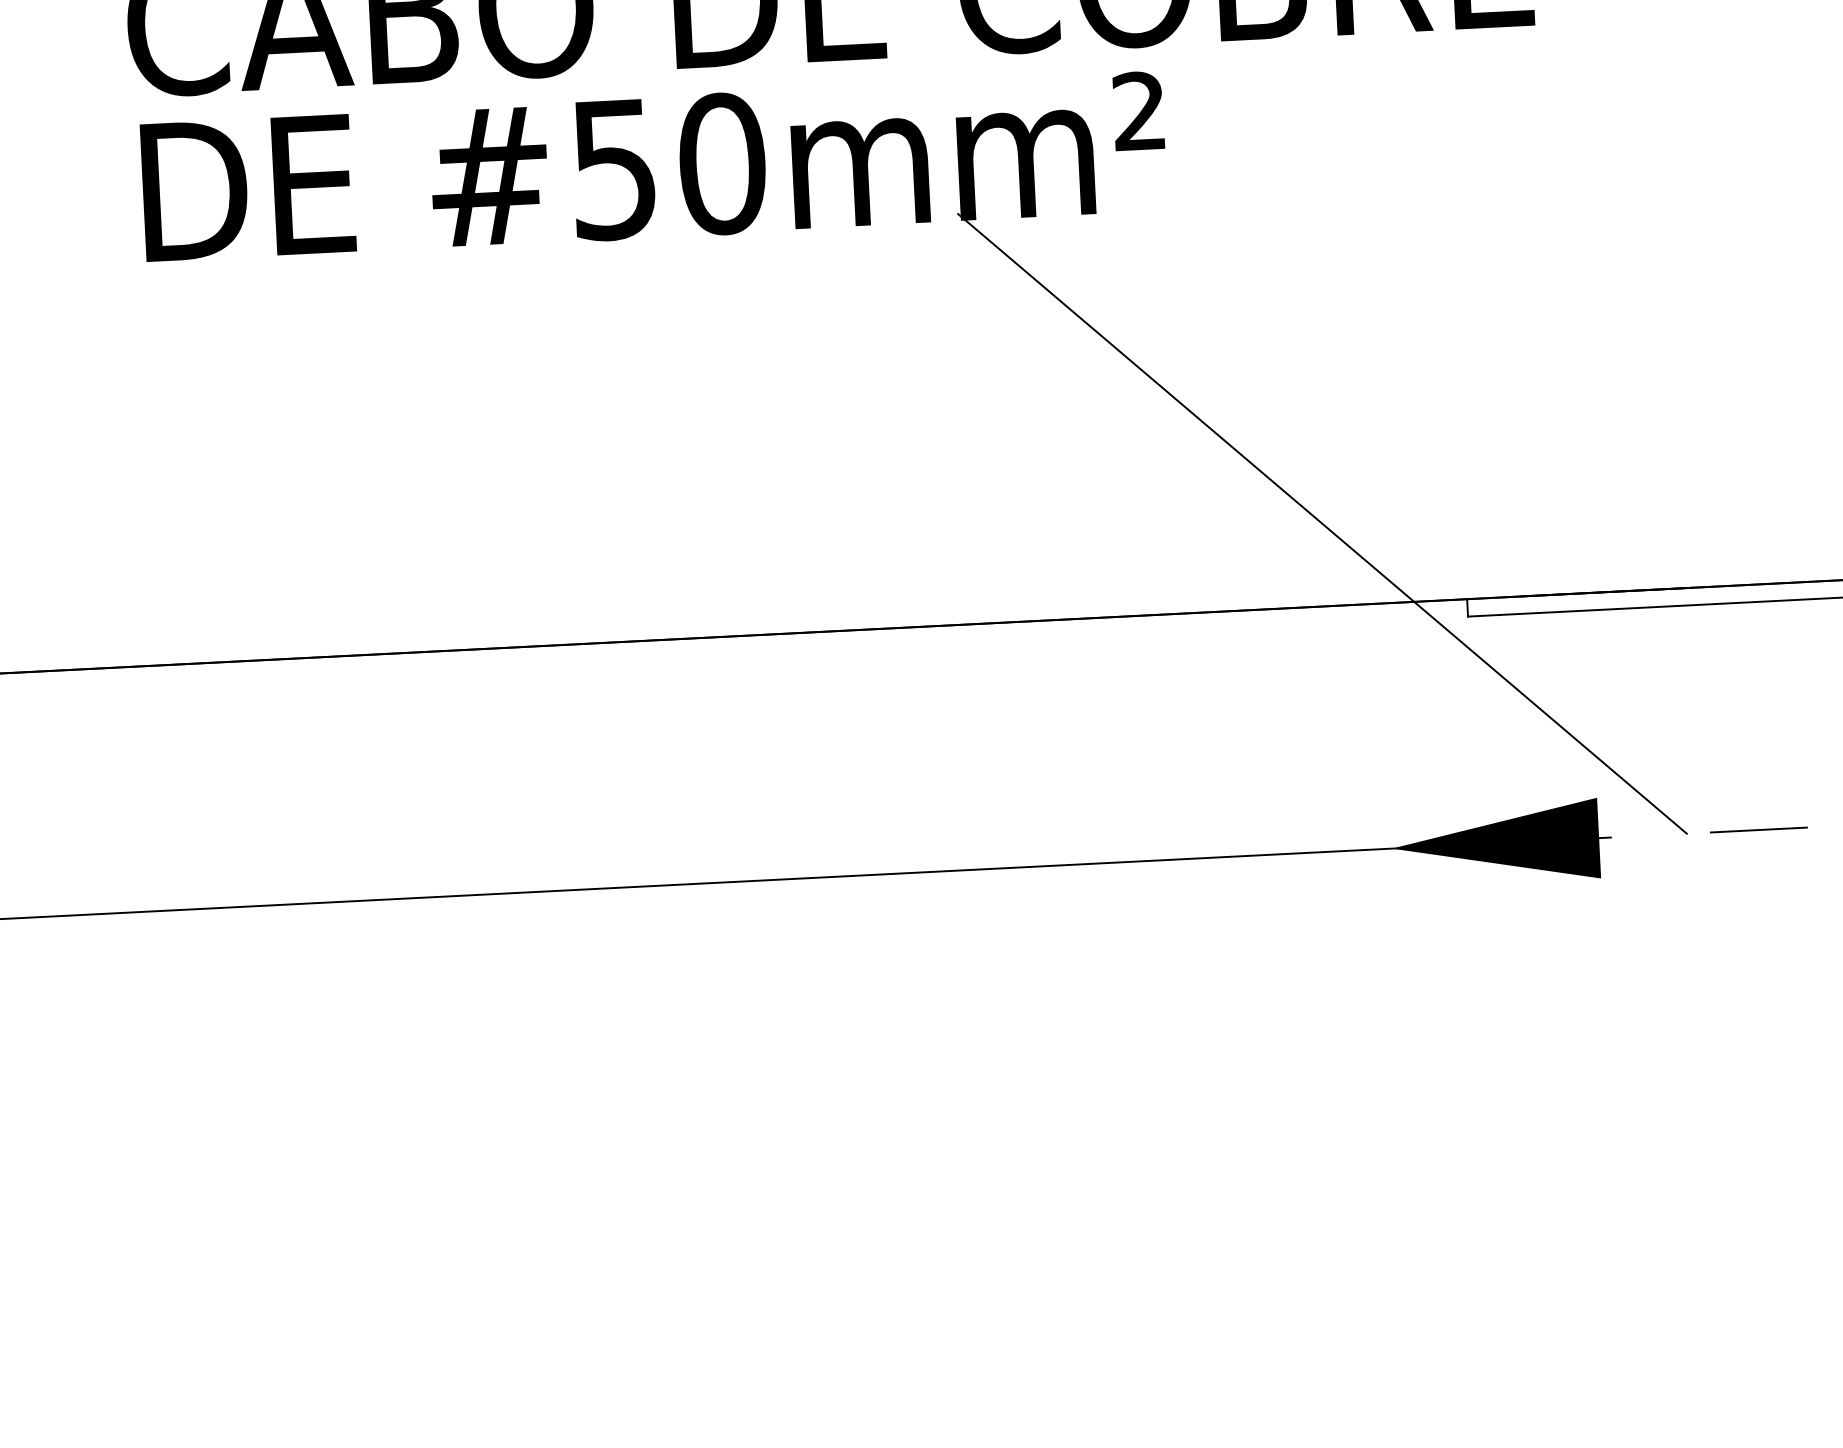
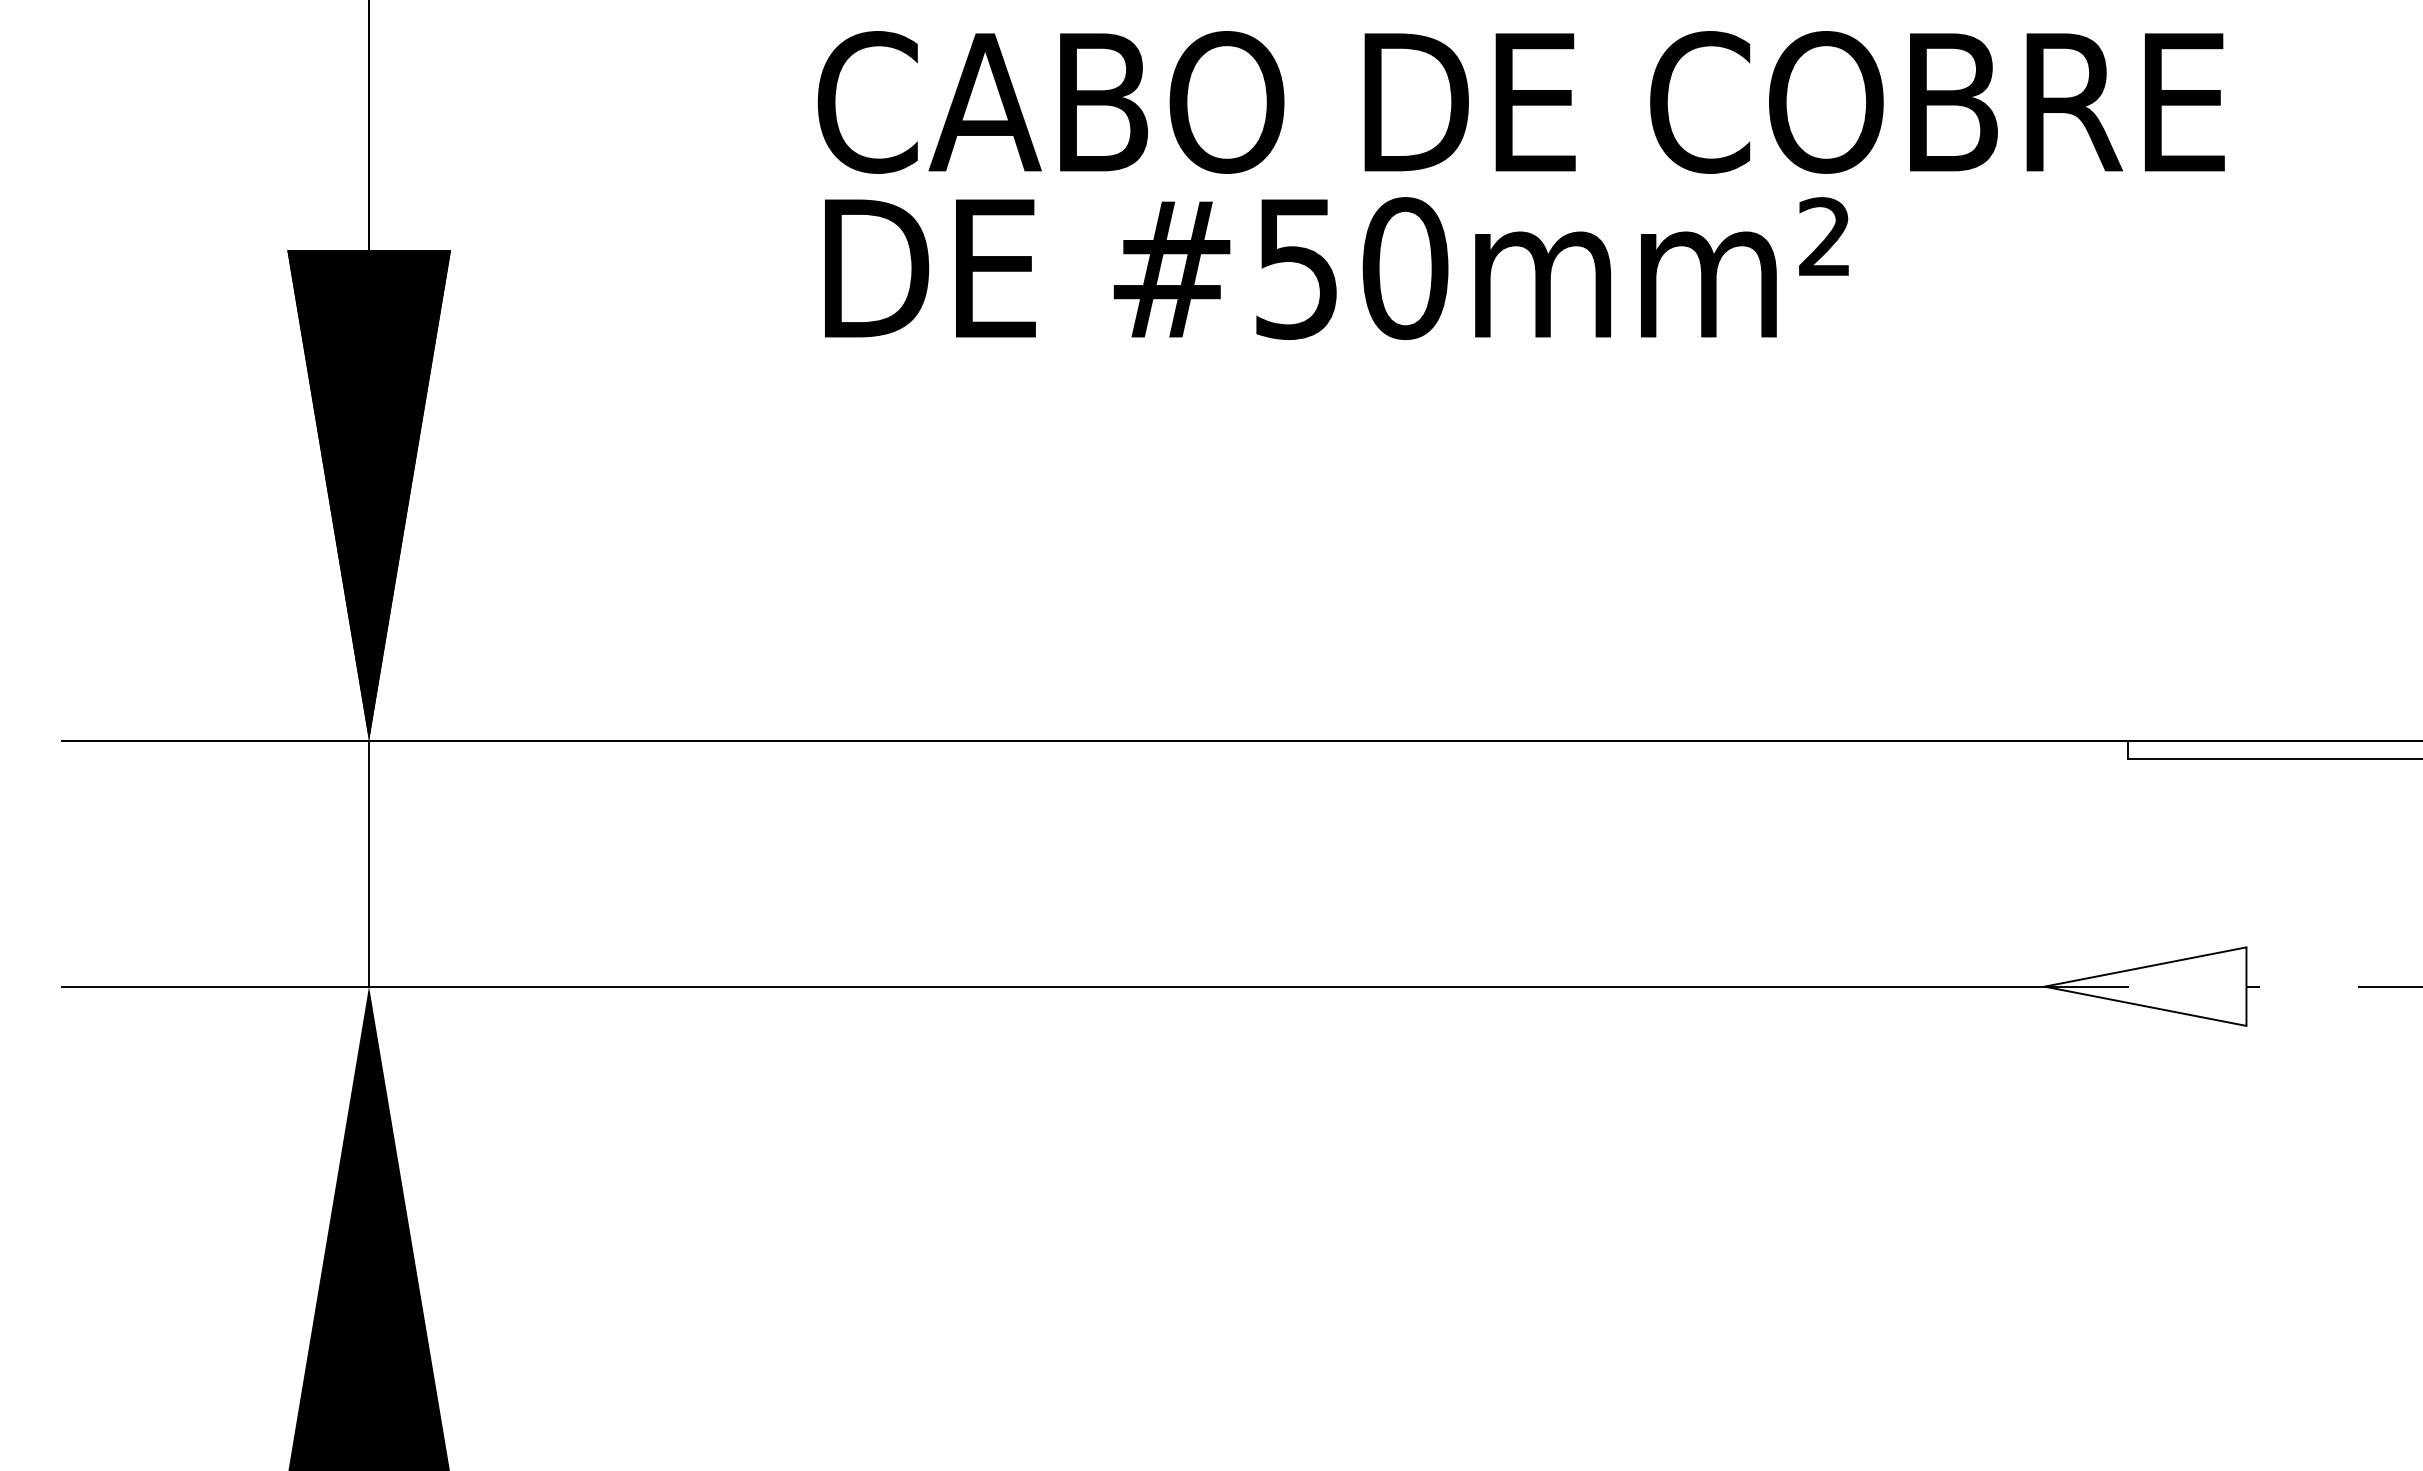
line: (1322, 523) -> (1986, 658), removed
fill: (1497, 843) -> (2145, 986), removed

